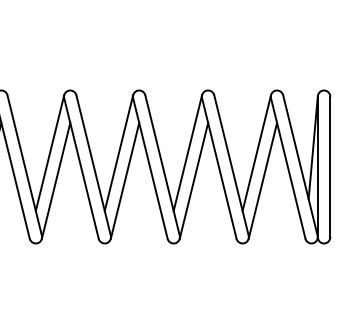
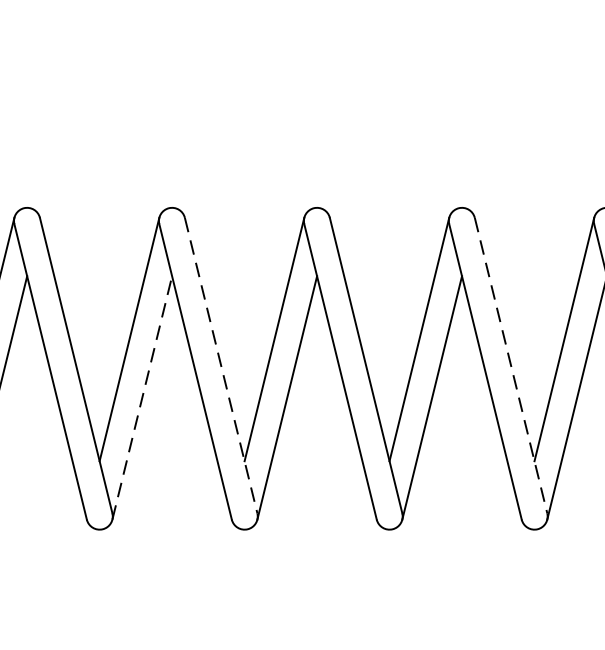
line: (93, 165) -> (220, 365), solid -> dashed
line: (231, 165) -> (511, 365), solid -> dashed
line: (56, 180) -> (143, 397), solid -> dashed

